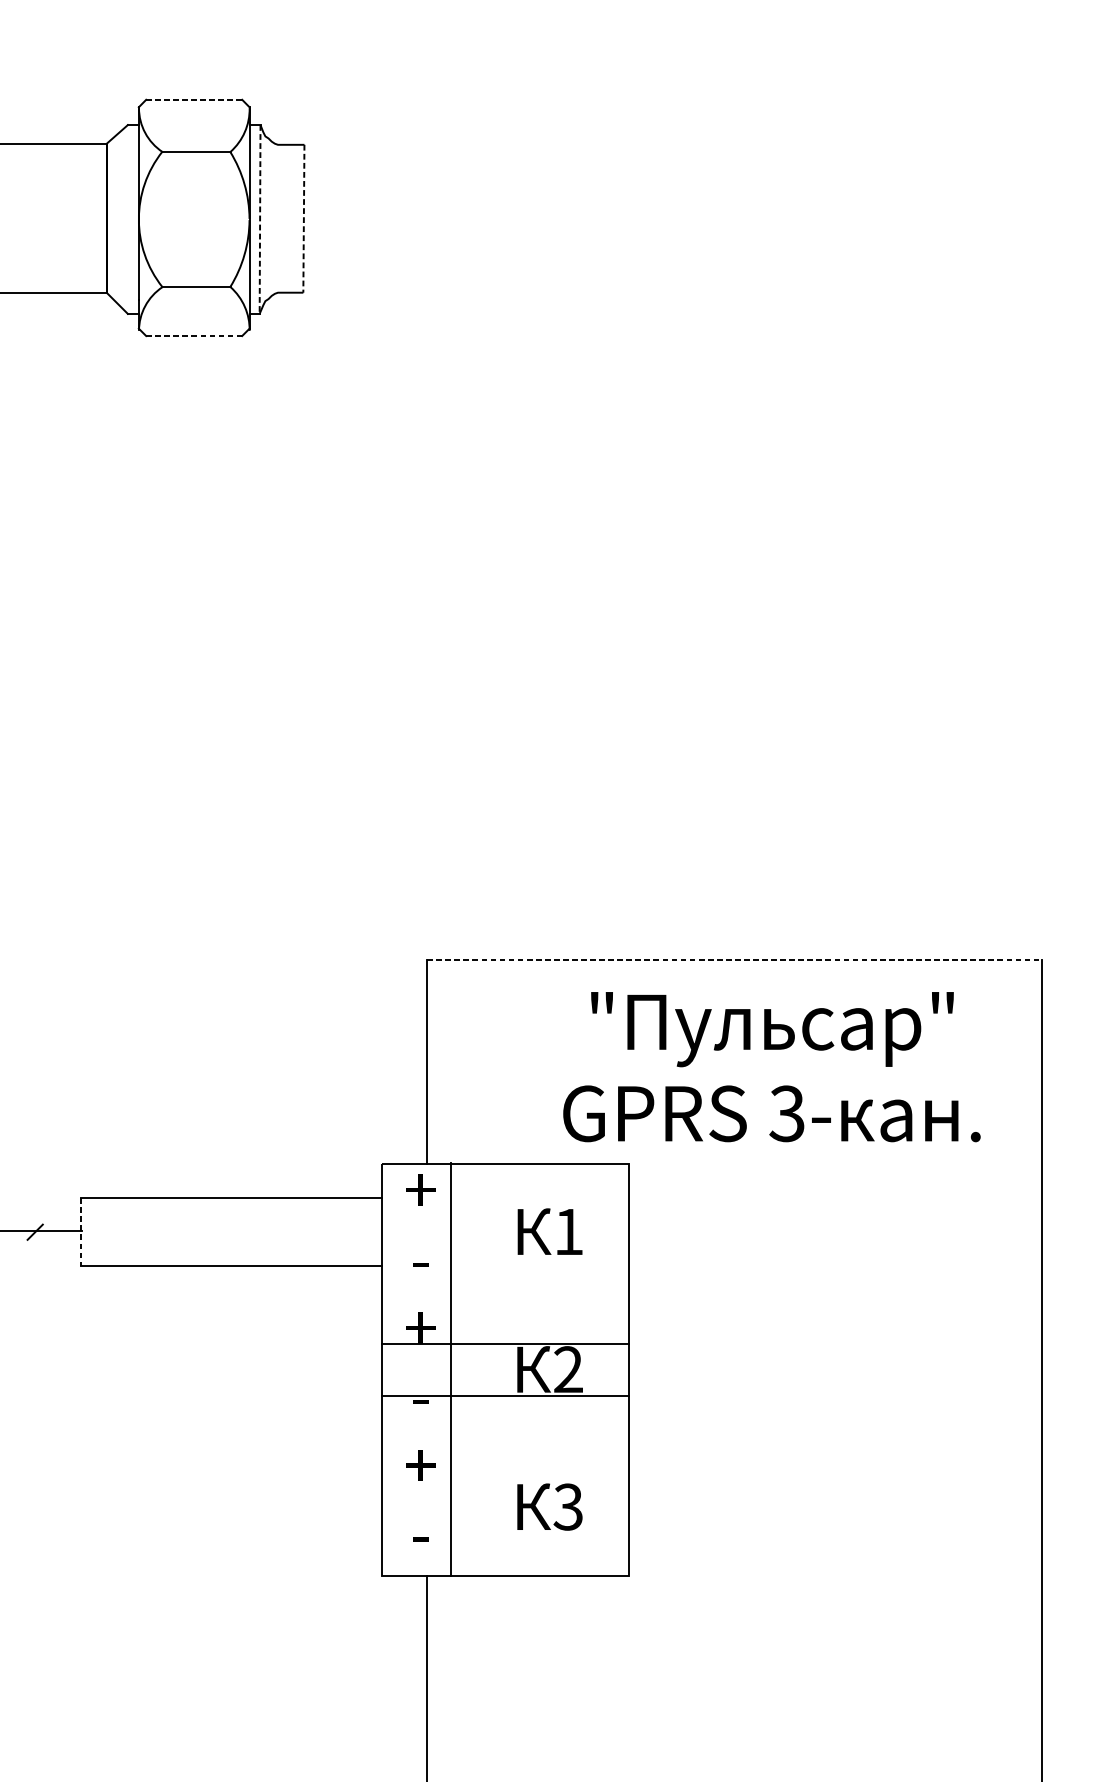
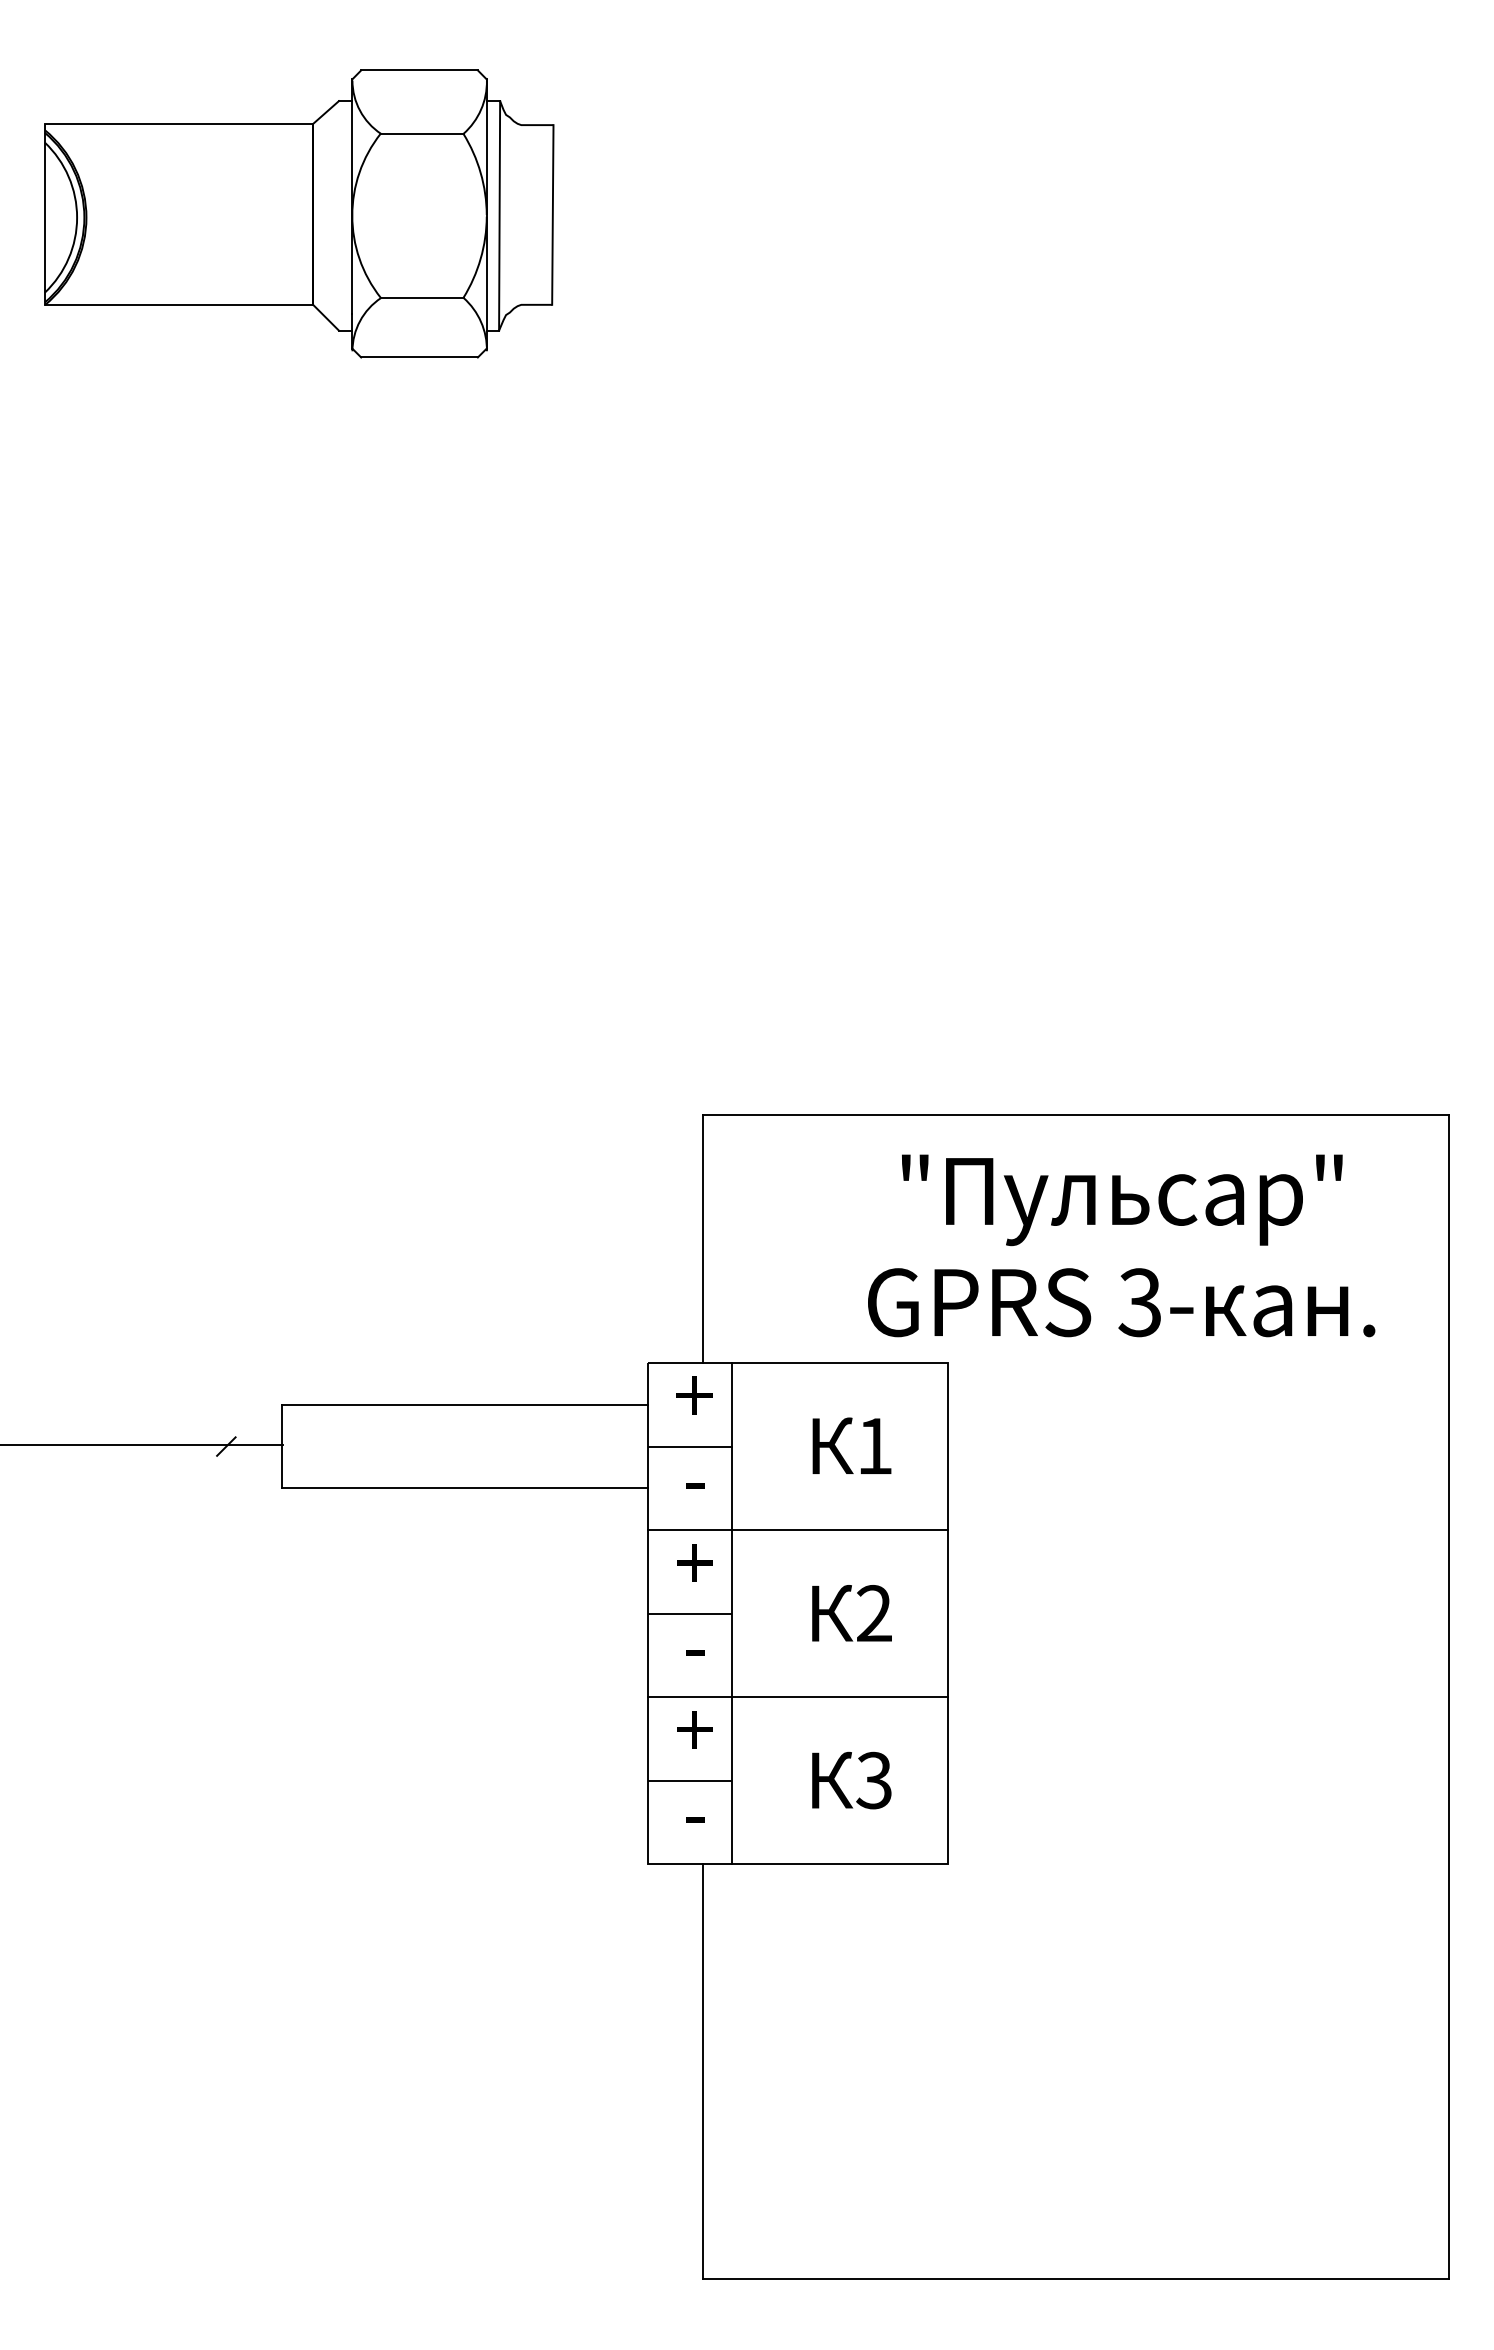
line: (194, 99) -> (419, 70), dashed -> solid
line: (303, 218) -> (552, 214), dashed -> solid
line: (260, 219) -> (499, 215), dashed -> solid
line: (194, 336) -> (420, 357), dashed -> solid
line: (734, 959) -> (1076, 1115), dashed -> solid
line: (417, 1232) -> (690, 1446), added
line: (81, 1233) -> (282, 1447), dashed -> solid
line: (505, 1344) -> (797, 1530), moved
line: (417, 1369) -> (690, 1613), added
line: (505, 1395) -> (797, 1697), moved
line: (417, 1507) -> (690, 1780), added

